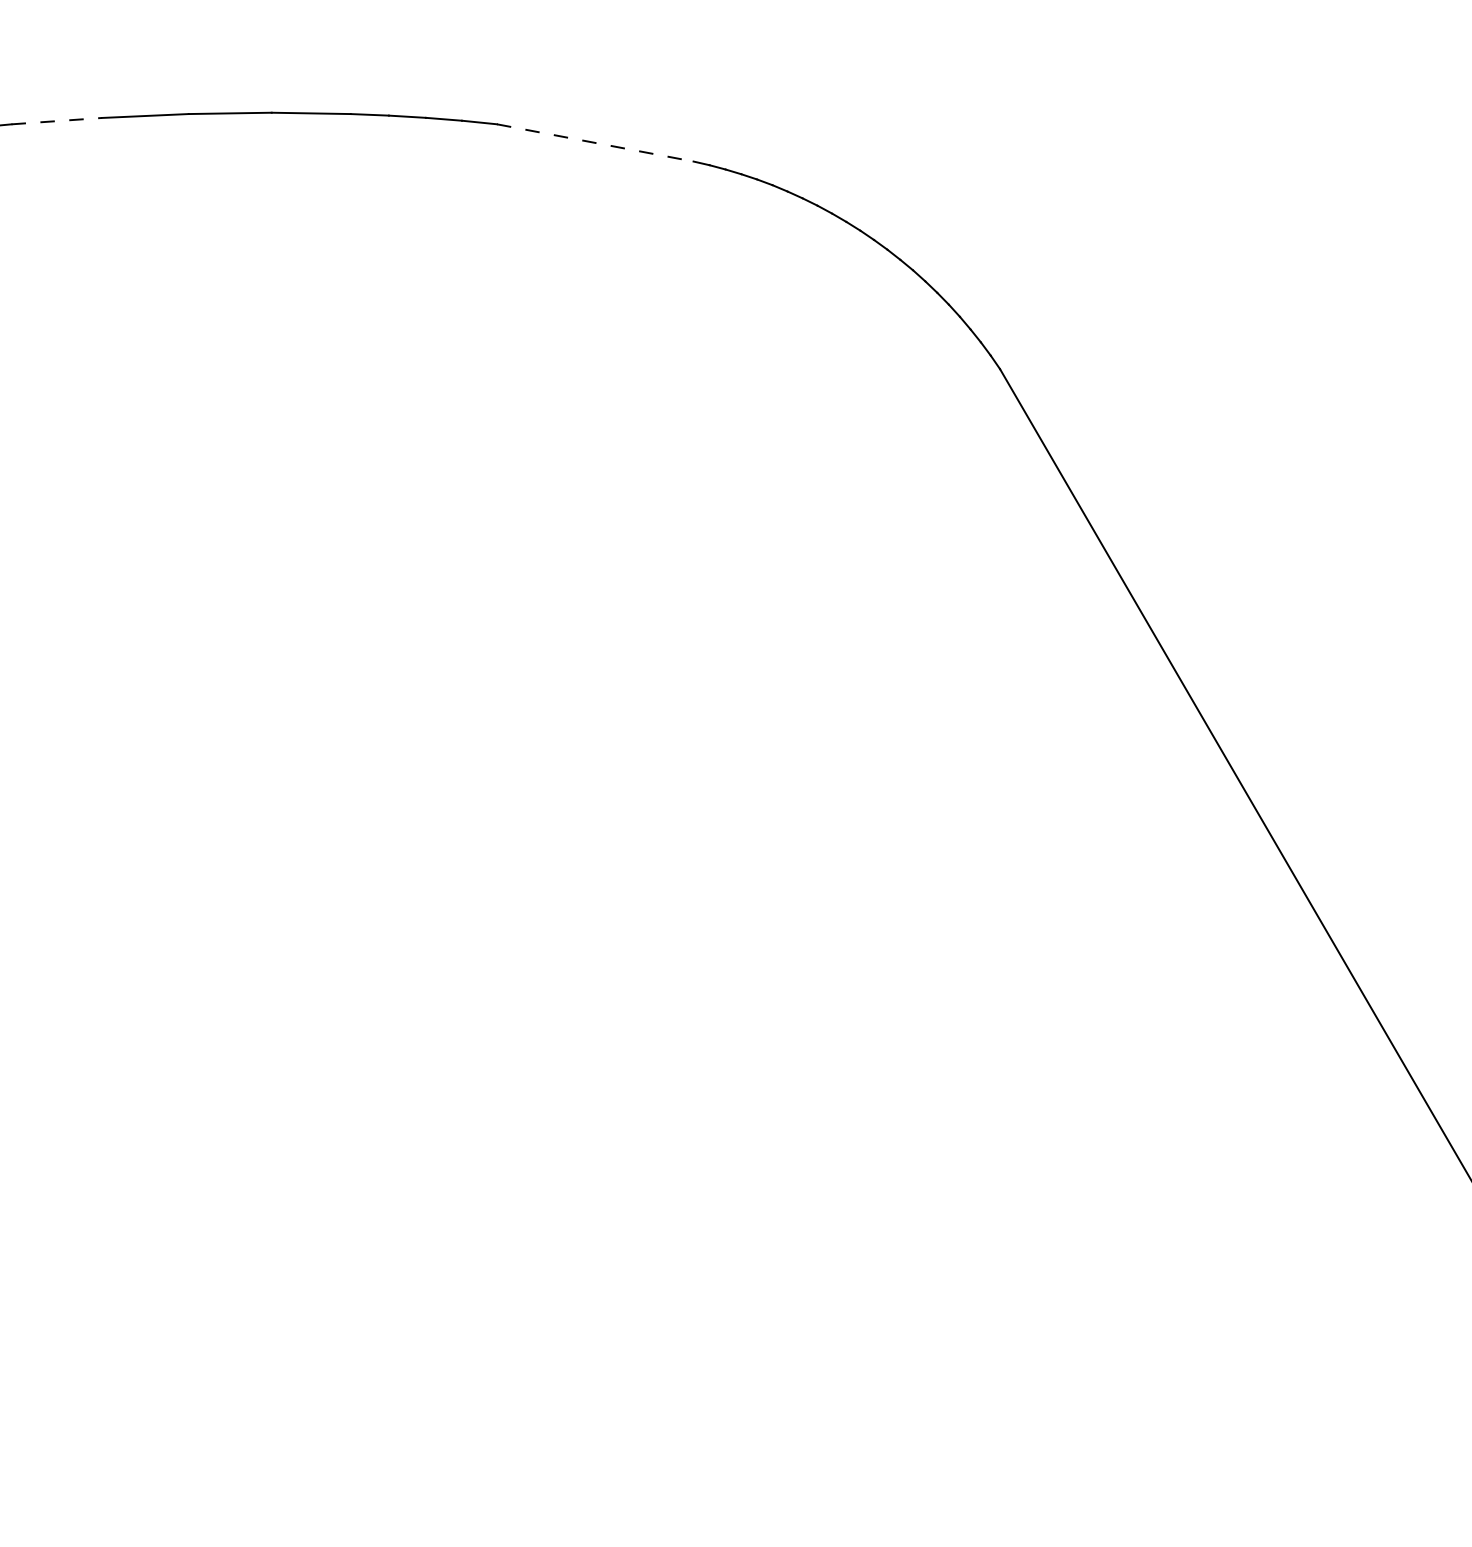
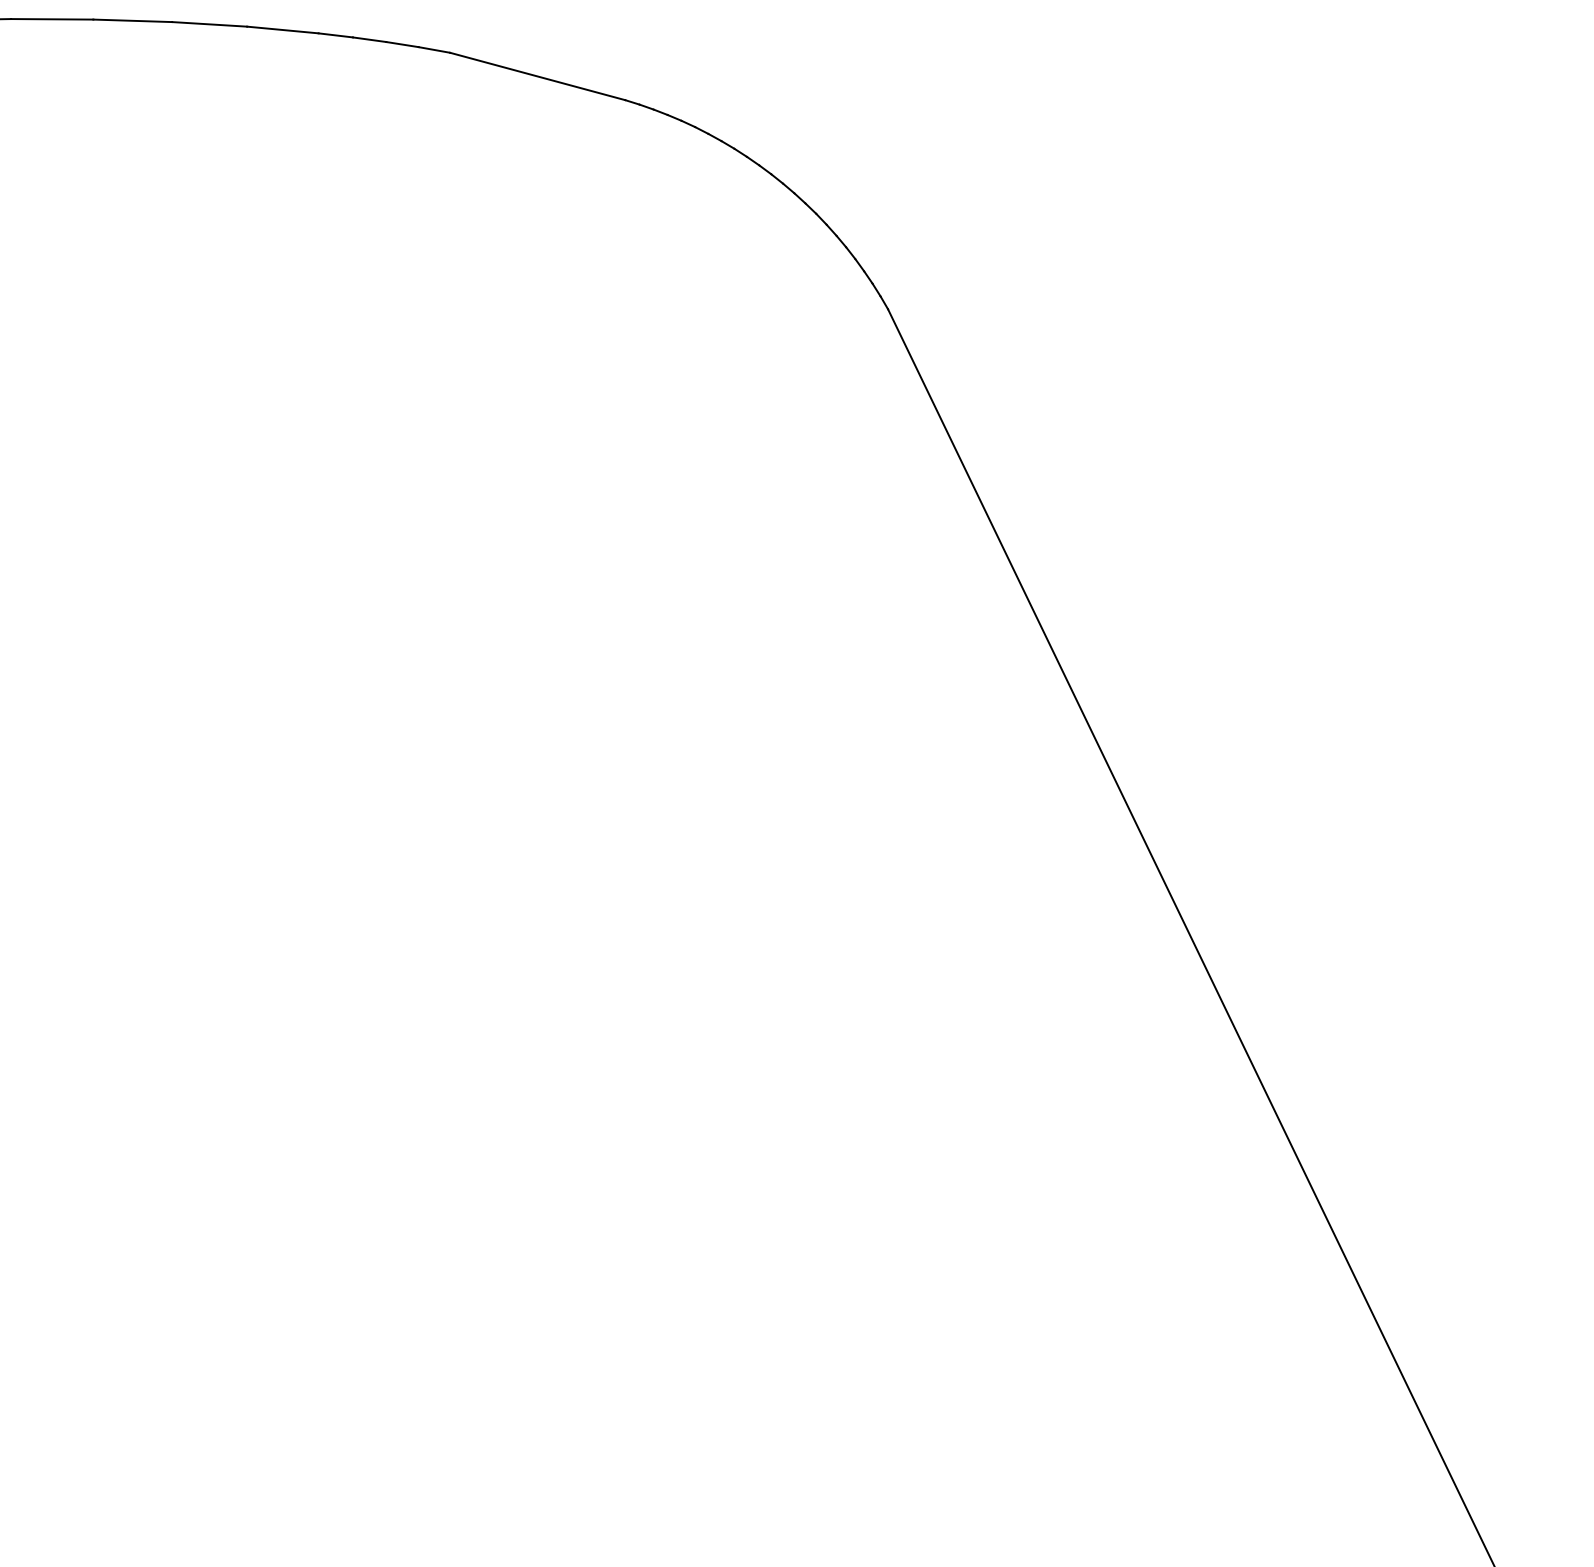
line: (57, 121) -> (52, 19), dashed -> solid
line: (595, 142) -> (537, 76), dashed -> solid

